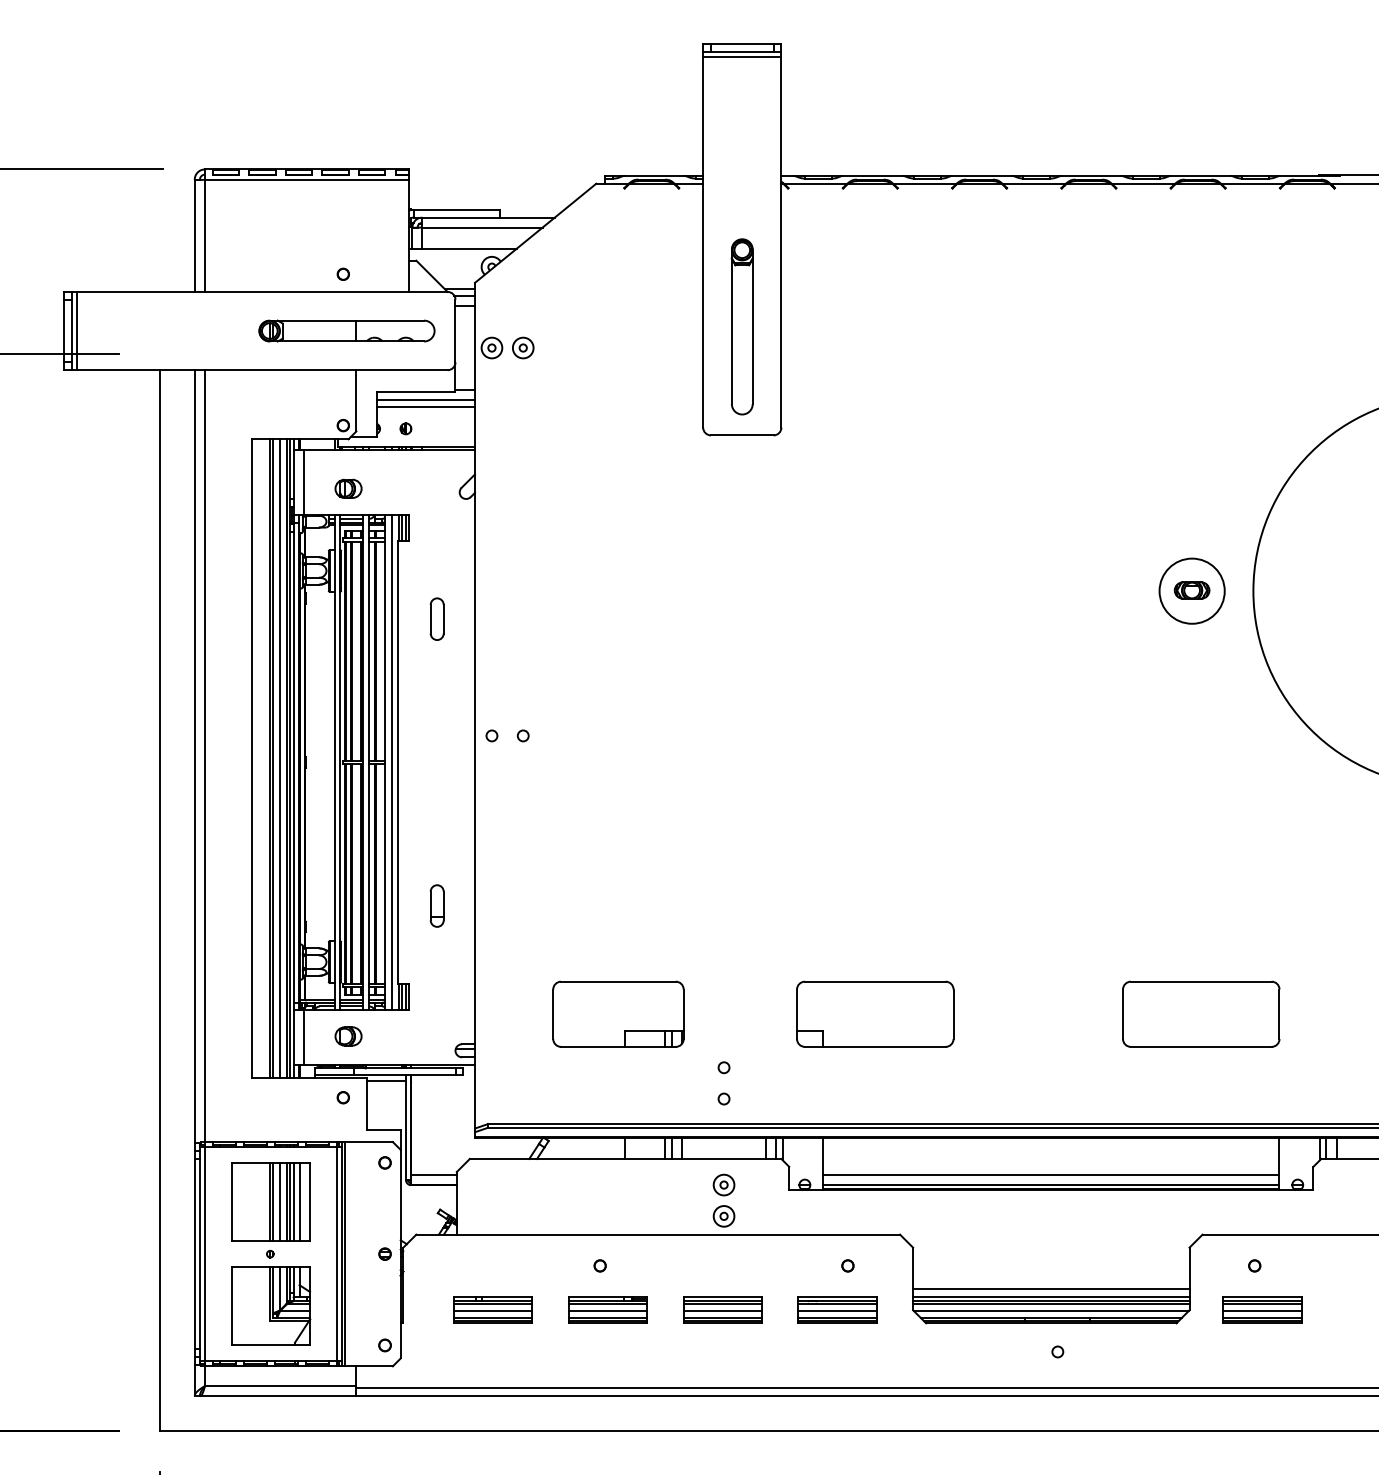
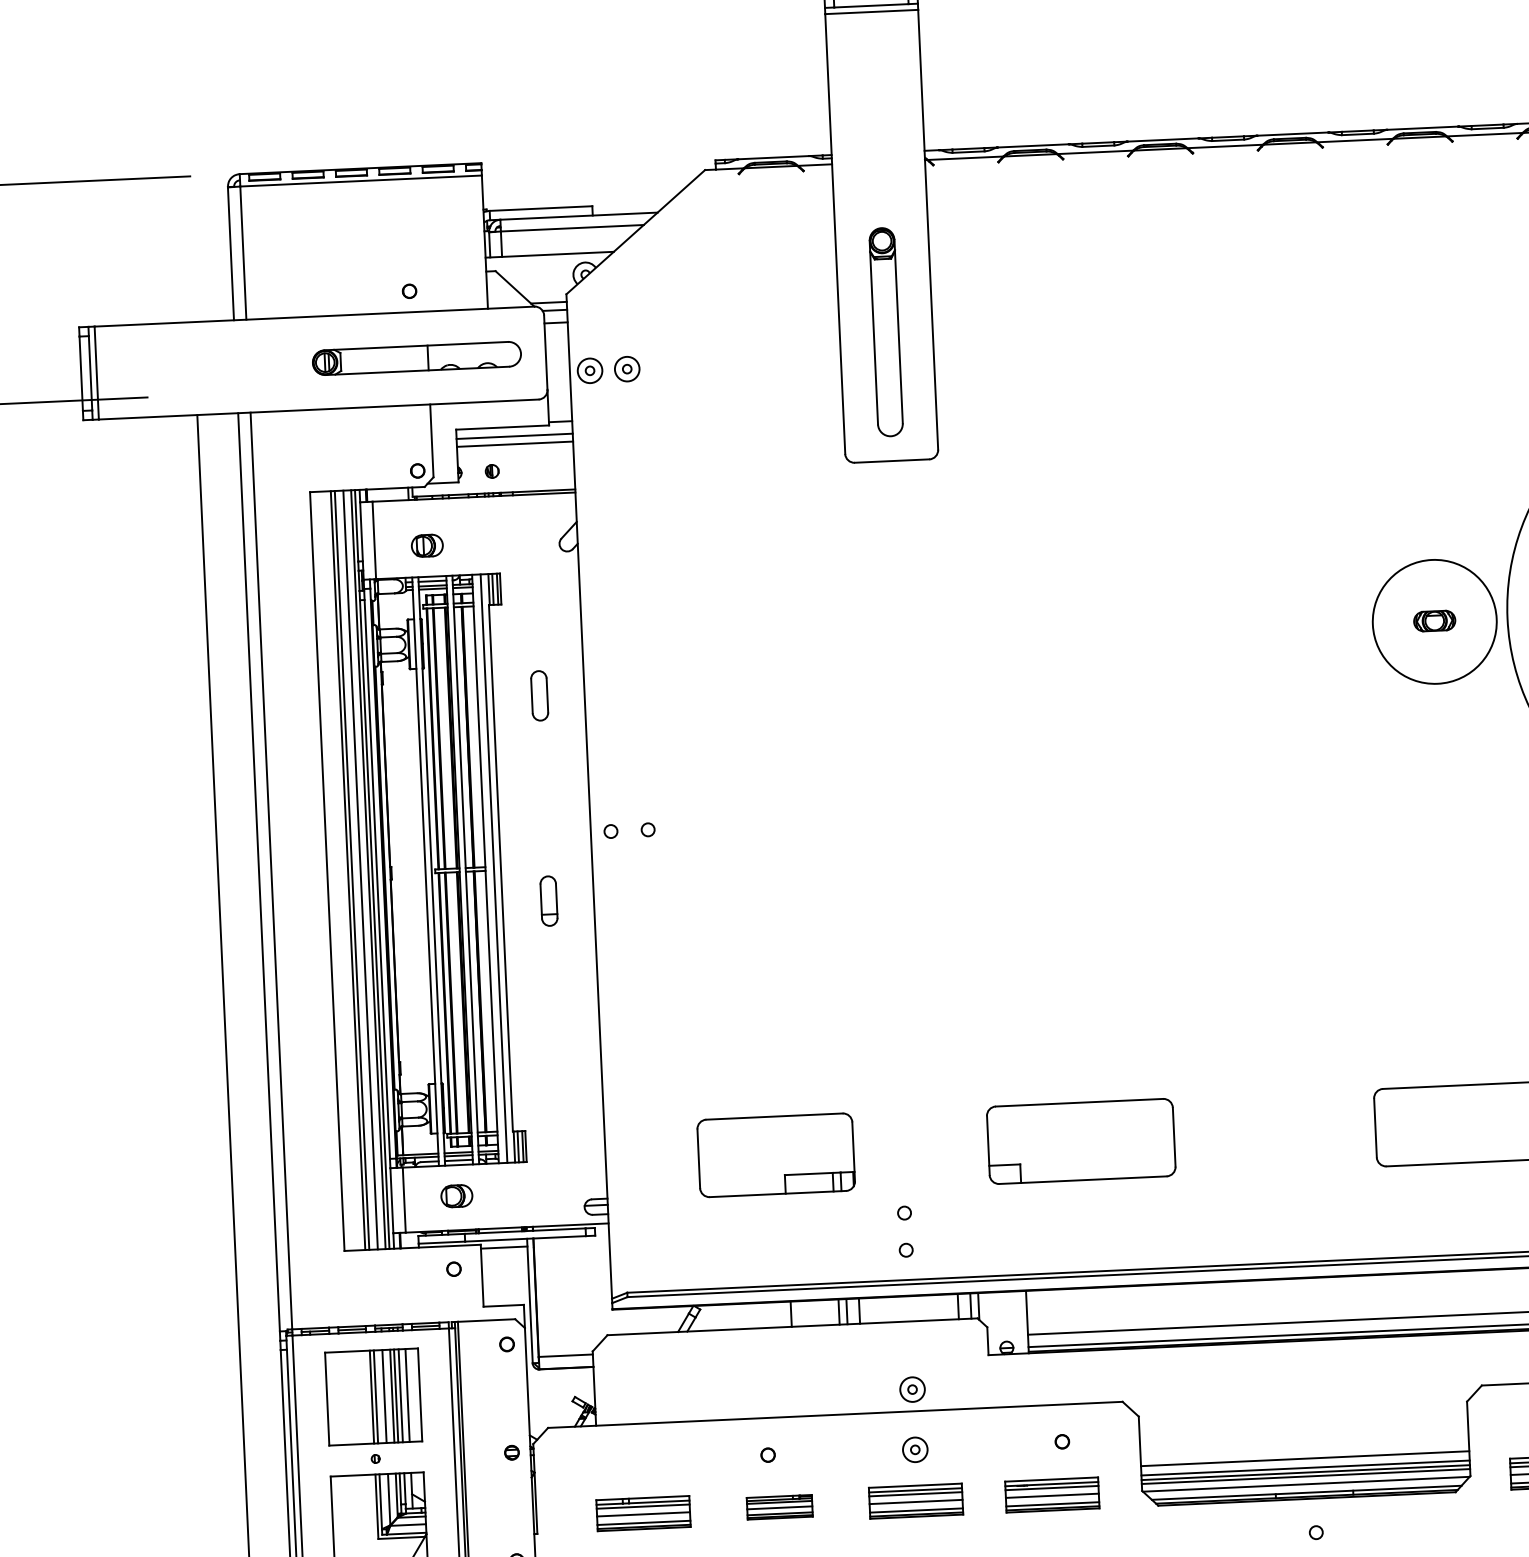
circle: (1191, 590) -> (1433, 621), size x1.6
part: (436, 905) -> (548, 900), moved
part: (723, 1184) -> (914, 1449), moved
part: (607, 1309) -> (779, 1506), size x0.7

